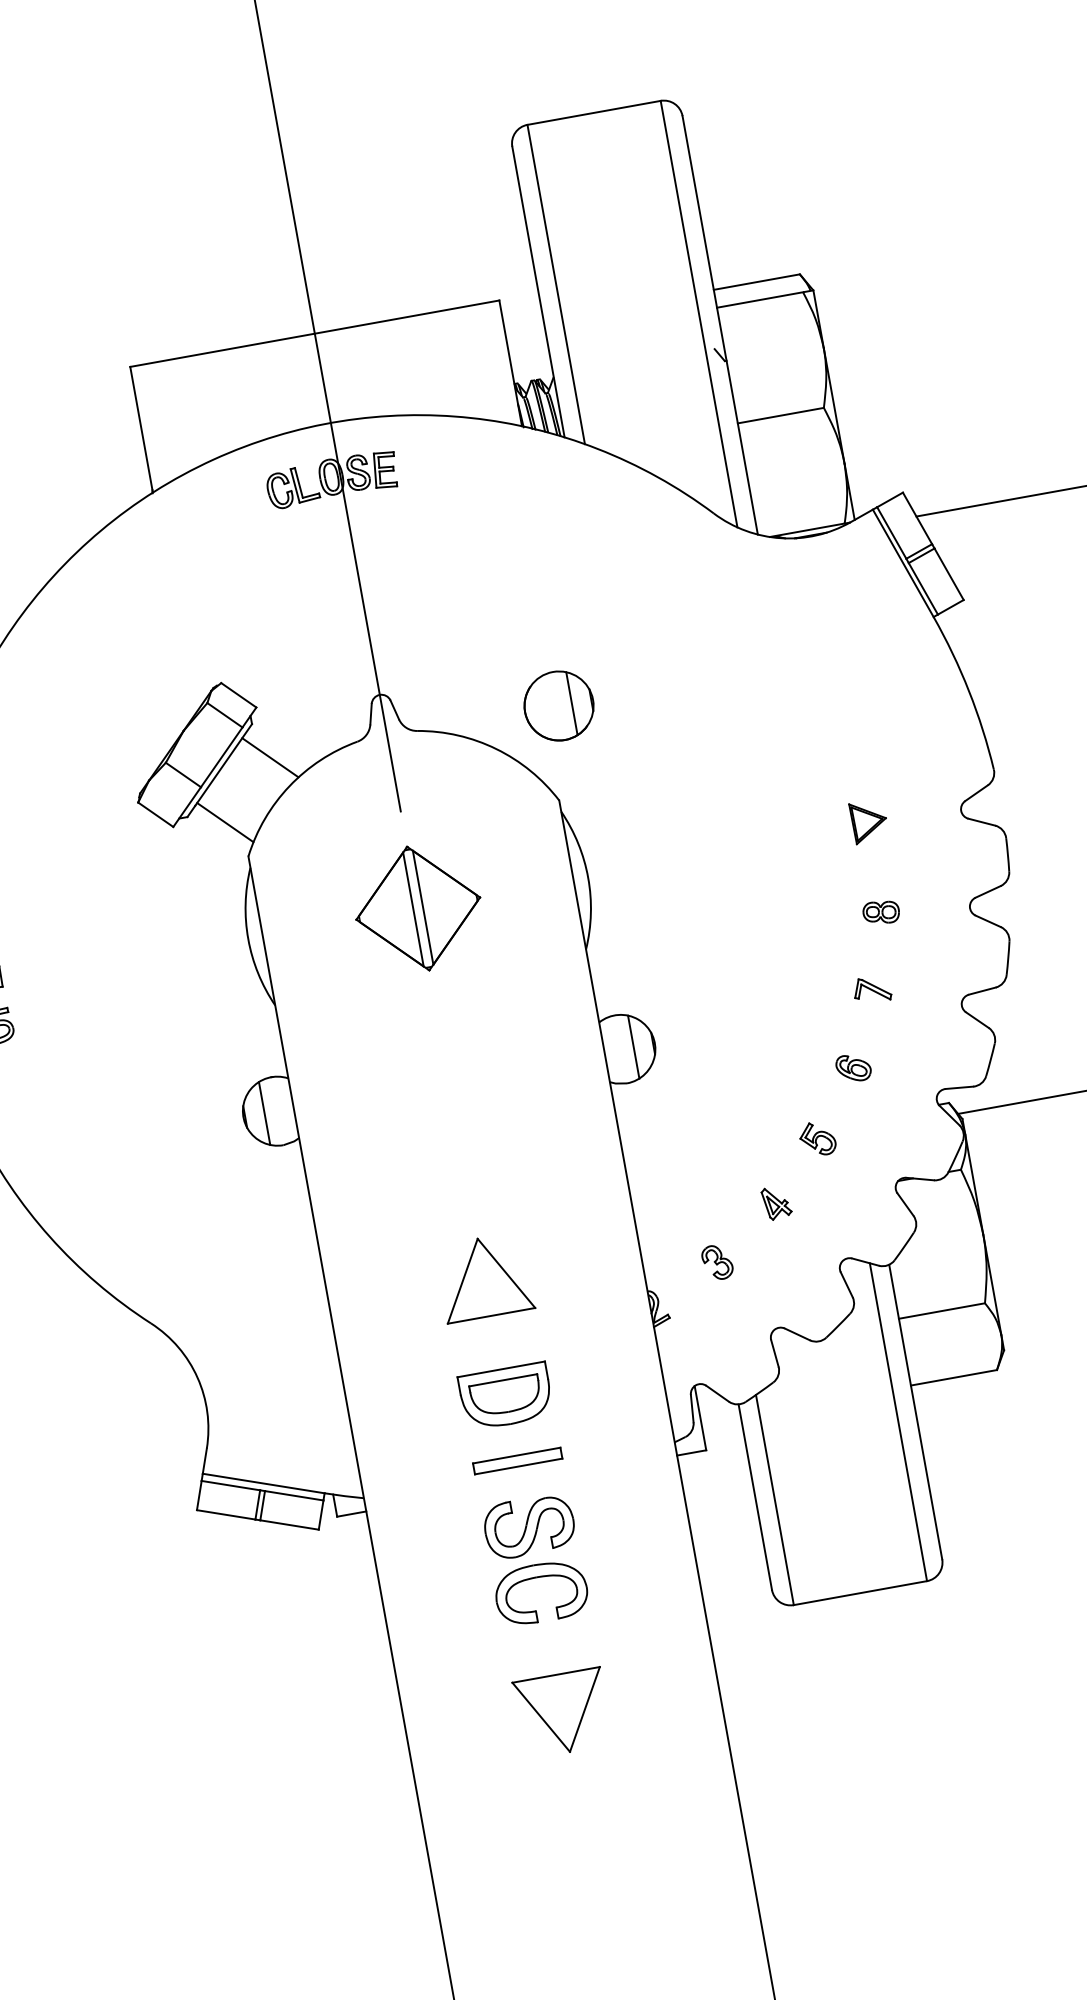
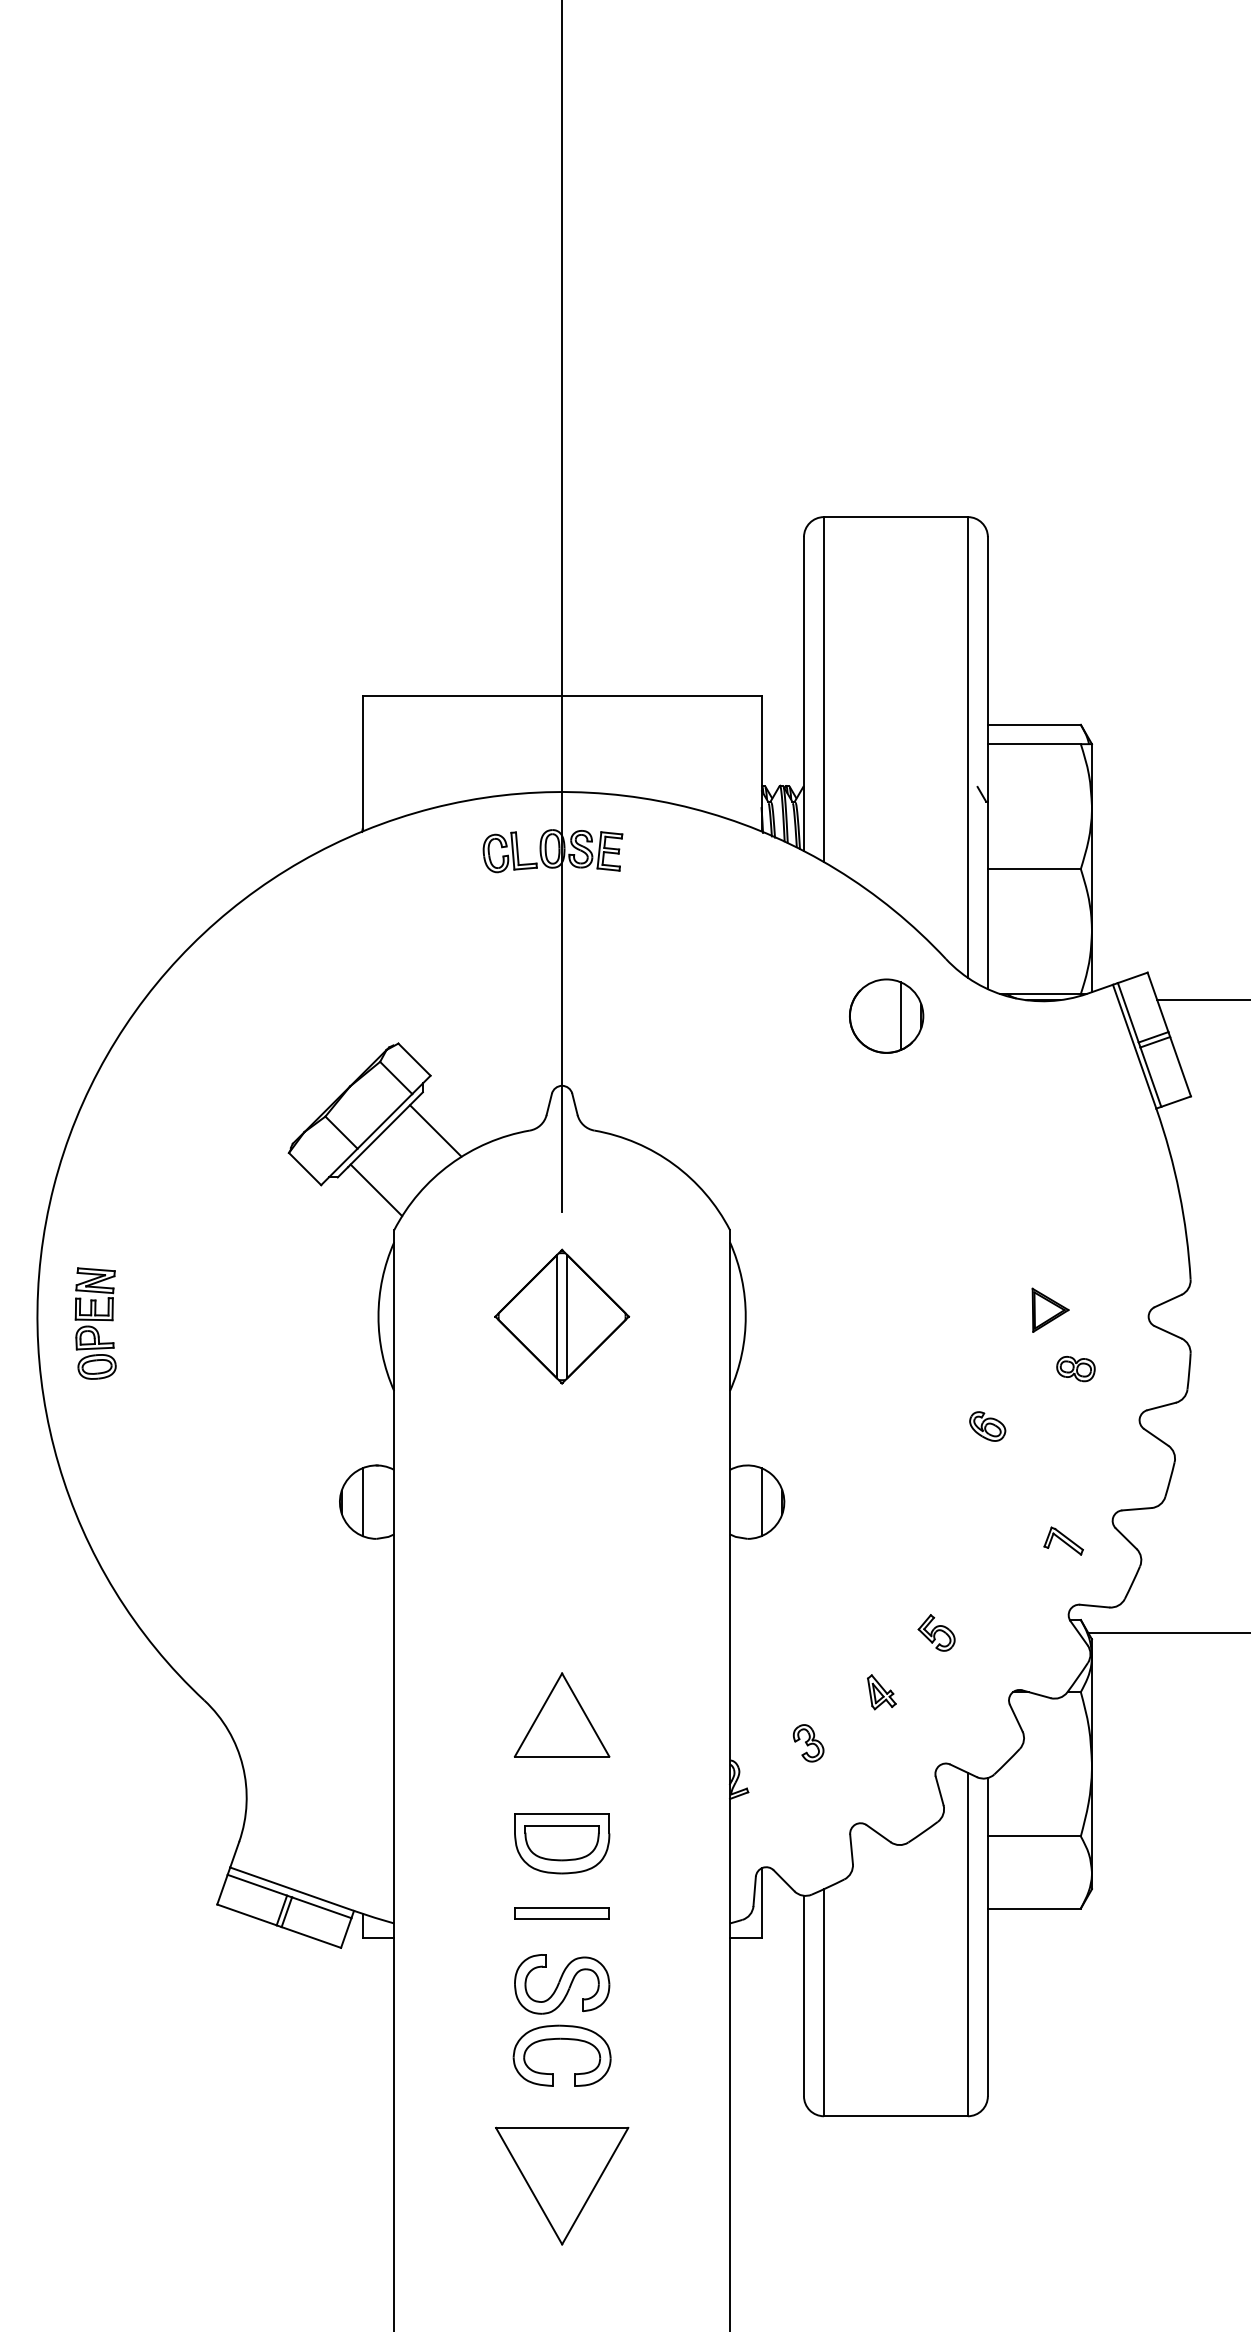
part: (558, 705) -> (886, 1015), moved
part: (880, 913) -> (1075, 1369), moved
part: (871, 989) -> (1063, 1540), moved
part: (853, 1068) -> (987, 1426), moved
part: (562, 1712) -> (561, 2185), size x1.4

